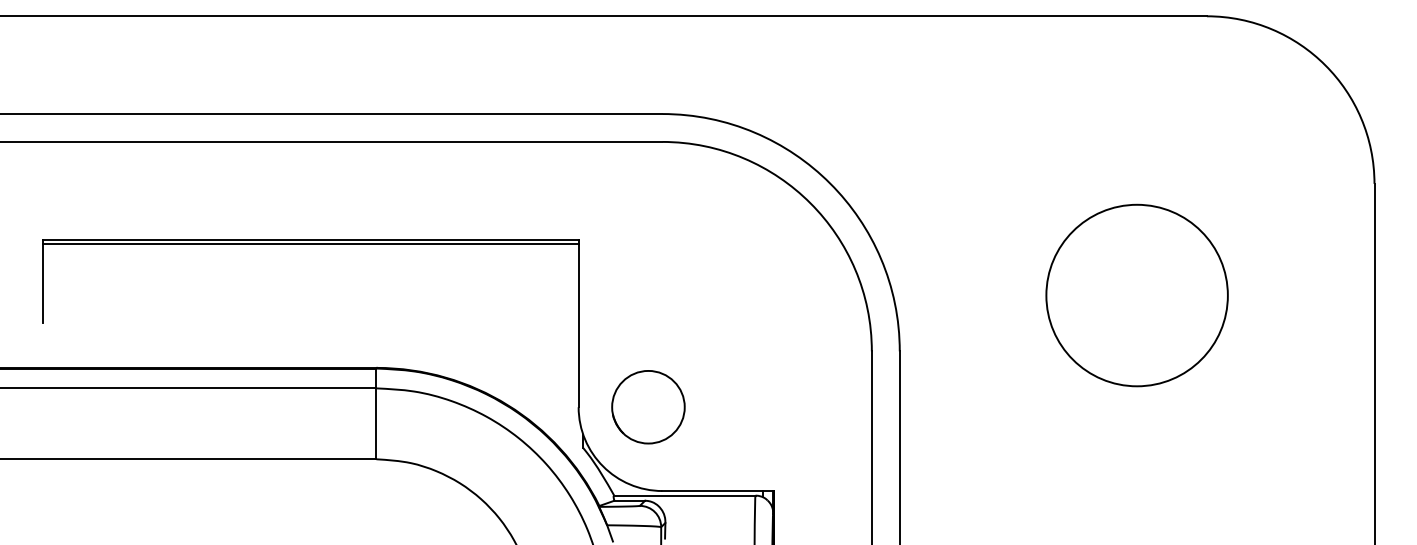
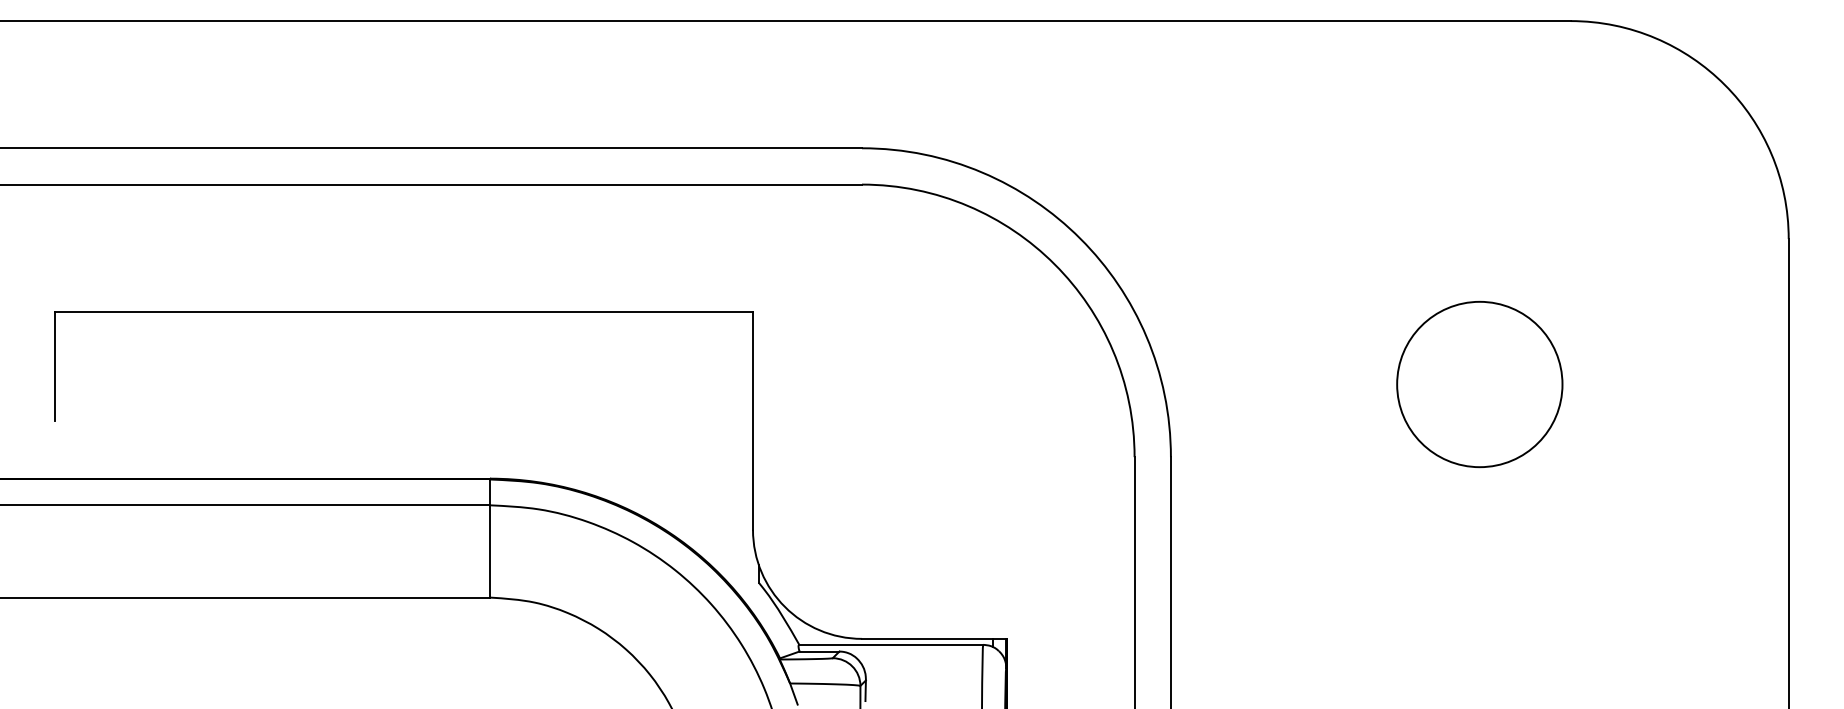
line: (310, 244) -> (404, 318), removed
circle: (1136, 295) -> (1478, 384), size x0.7
circle: (648, 407) -> (843, 530), removed

